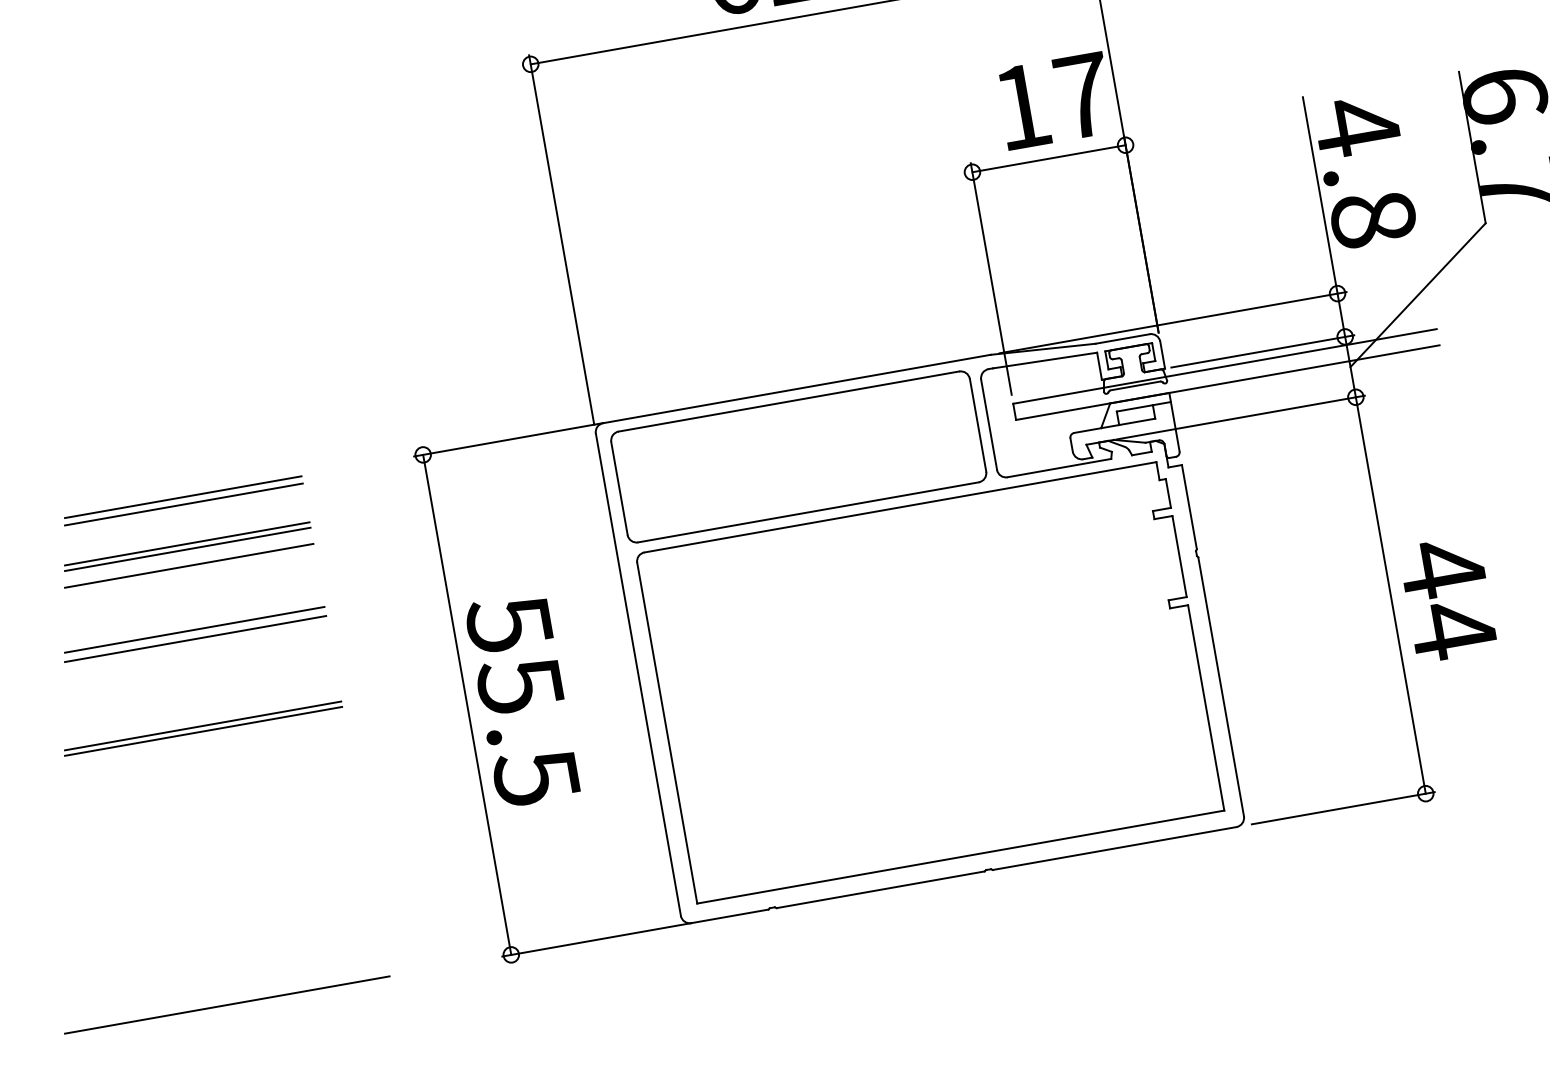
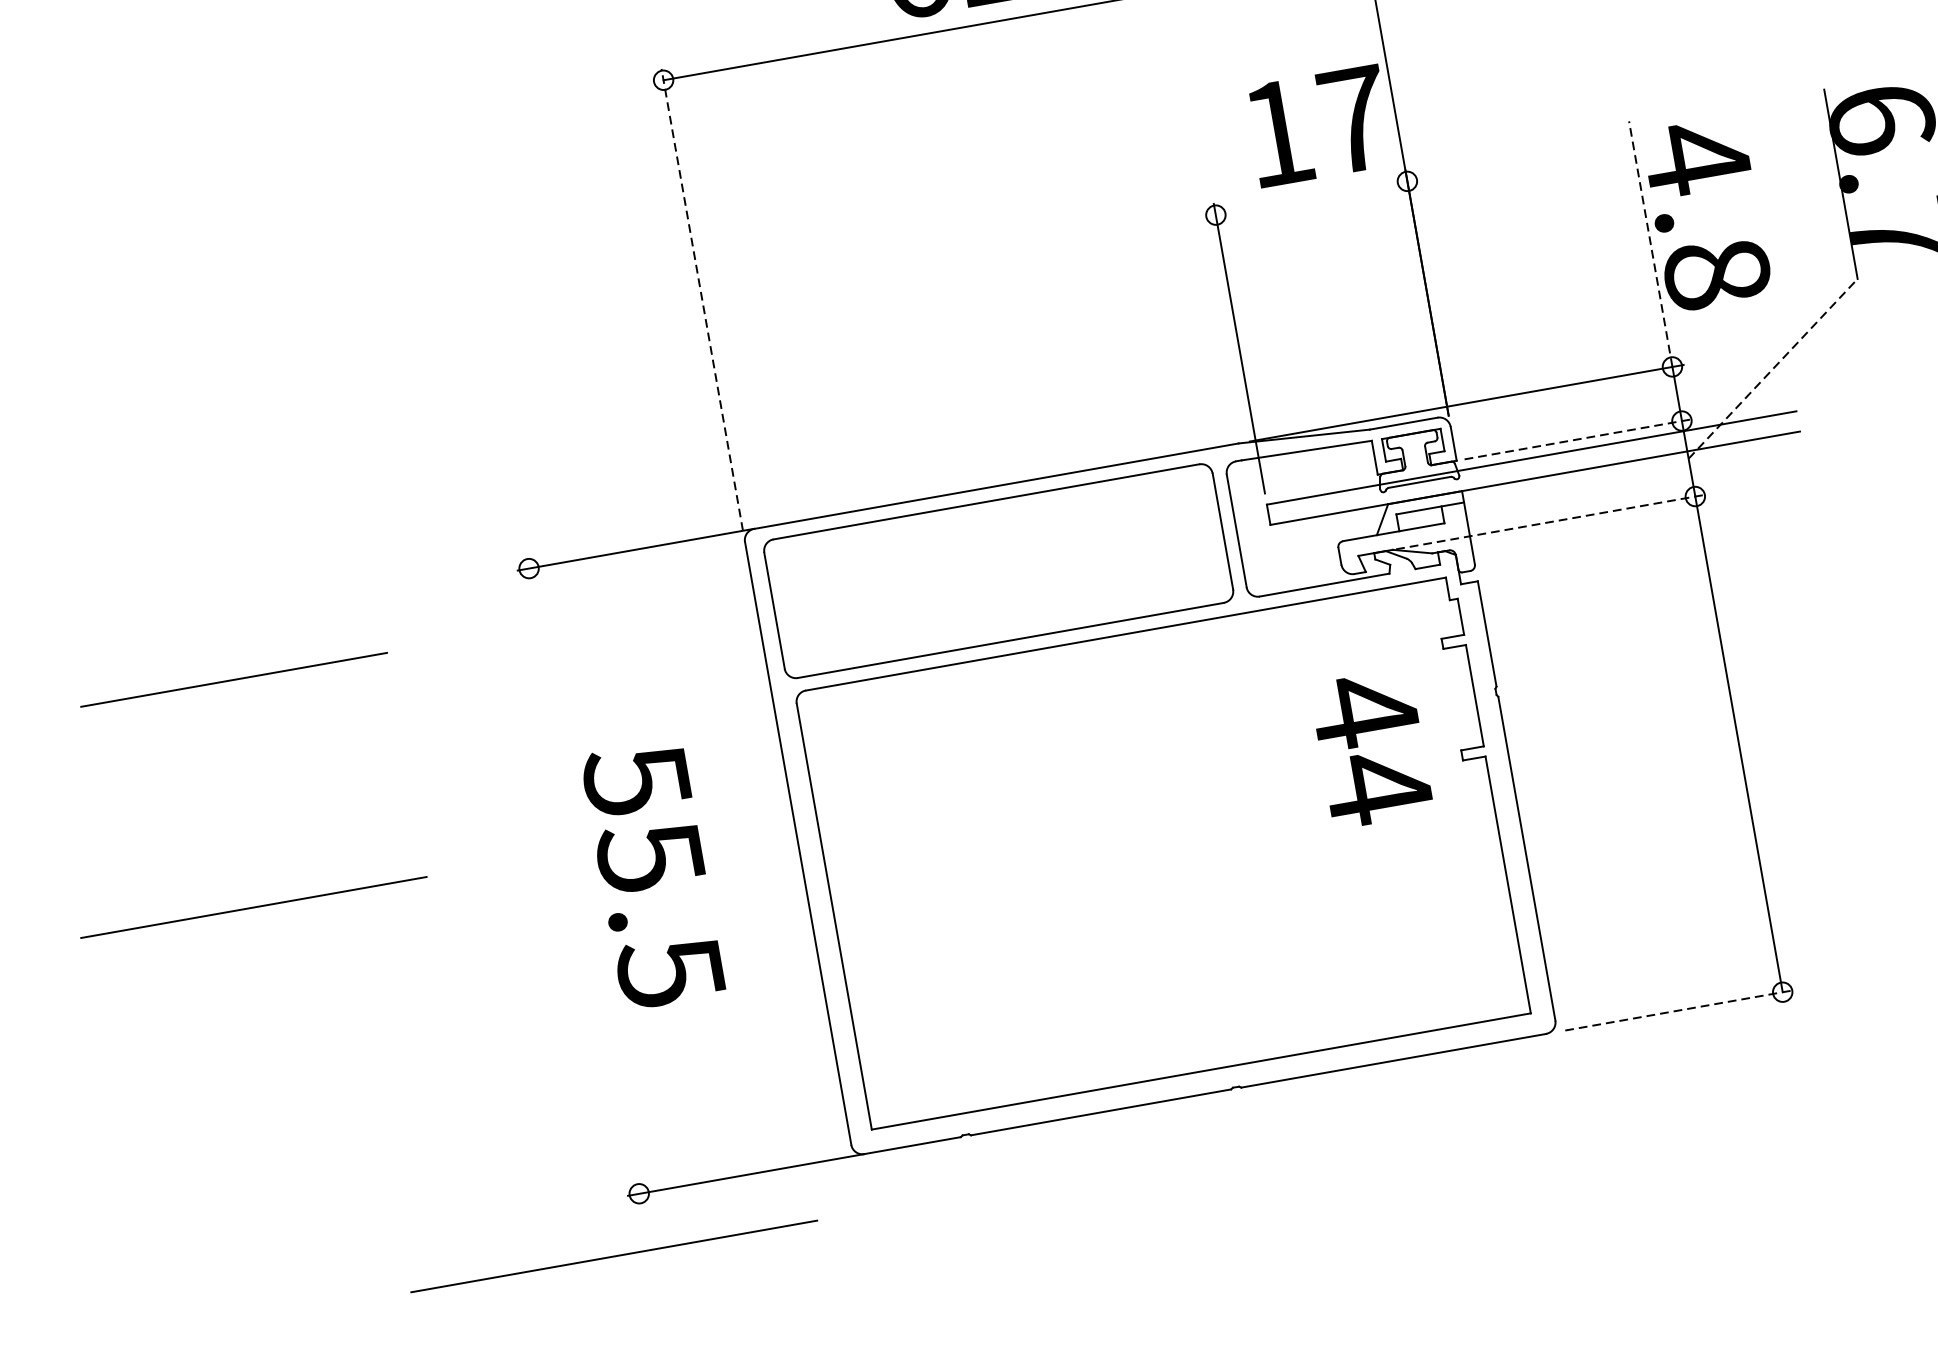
line: (1048, 158) -> (1310, 197), removed
line: (1320, 195) -> (1651, 244), solid -> dashed
line: (561, 240) -> (702, 300), solid -> dashed
line: (1418, 295) -> (1773, 369), solid -> dashed
line: (1262, 351) -> (1578, 439), solid -> dashed
line: (1241, 417) -> (1552, 521), solid -> dashed
line: (183, 497) -> (229, 621), removed
line: (183, 504) -> (229, 630), removed
line: (187, 549) -> (234, 686), removed
line: (189, 565) -> (236, 706), removed
text: (1449, 601) -> (1373, 751), moved
line: (194, 629) -> (243, 786), removed
line: (195, 639) -> (244, 799), removed
line: (467, 704) -> (584, 880), removed
line: (203, 730) -> (254, 913), removed
line: (1343, 808) -> (1679, 1010), solid -> dashed
line: (227, 1004) -> (614, 1255), moved

